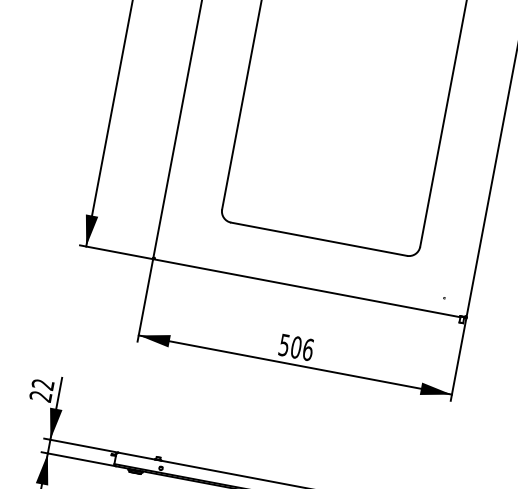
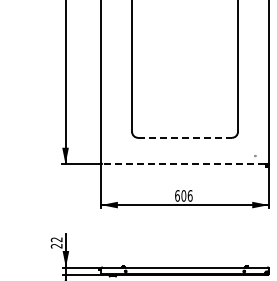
line: (320, 238) -> (185, 137), solid -> dashed
line: (304, 288) -> (182, 164), solid -> dashed
text: (284, 344) -> (177, 195), 506 -> 606

